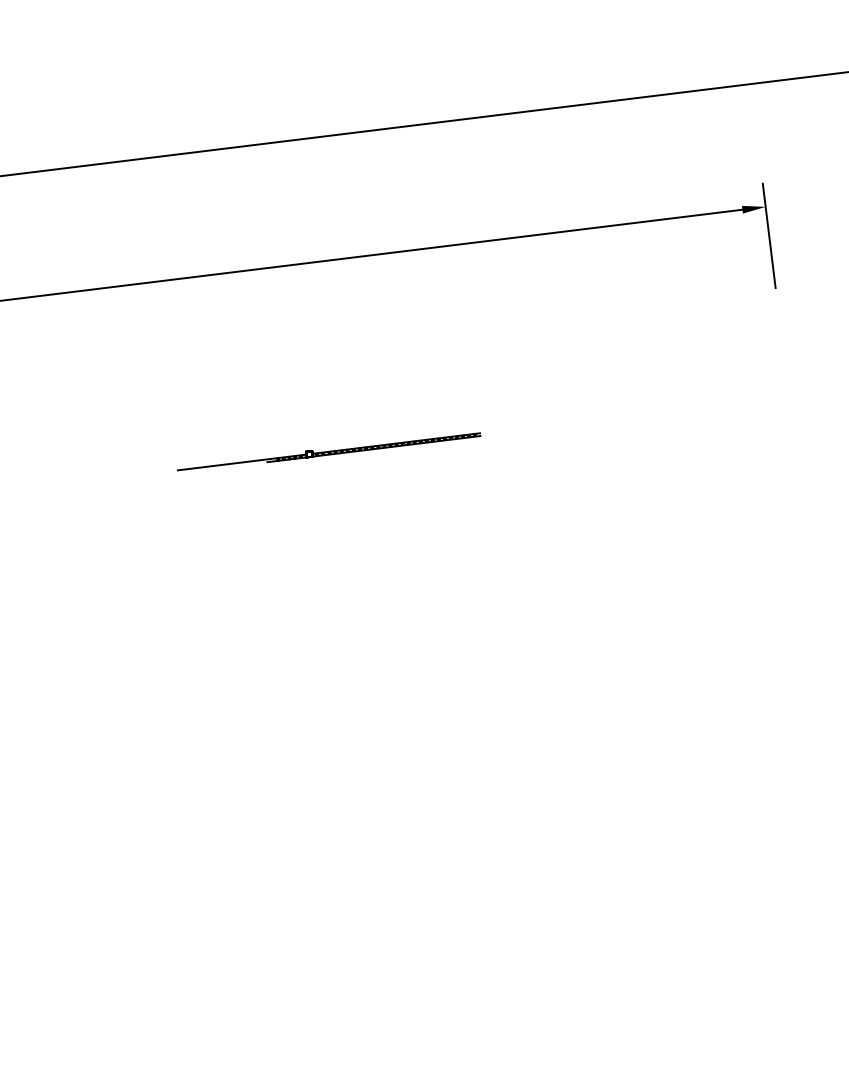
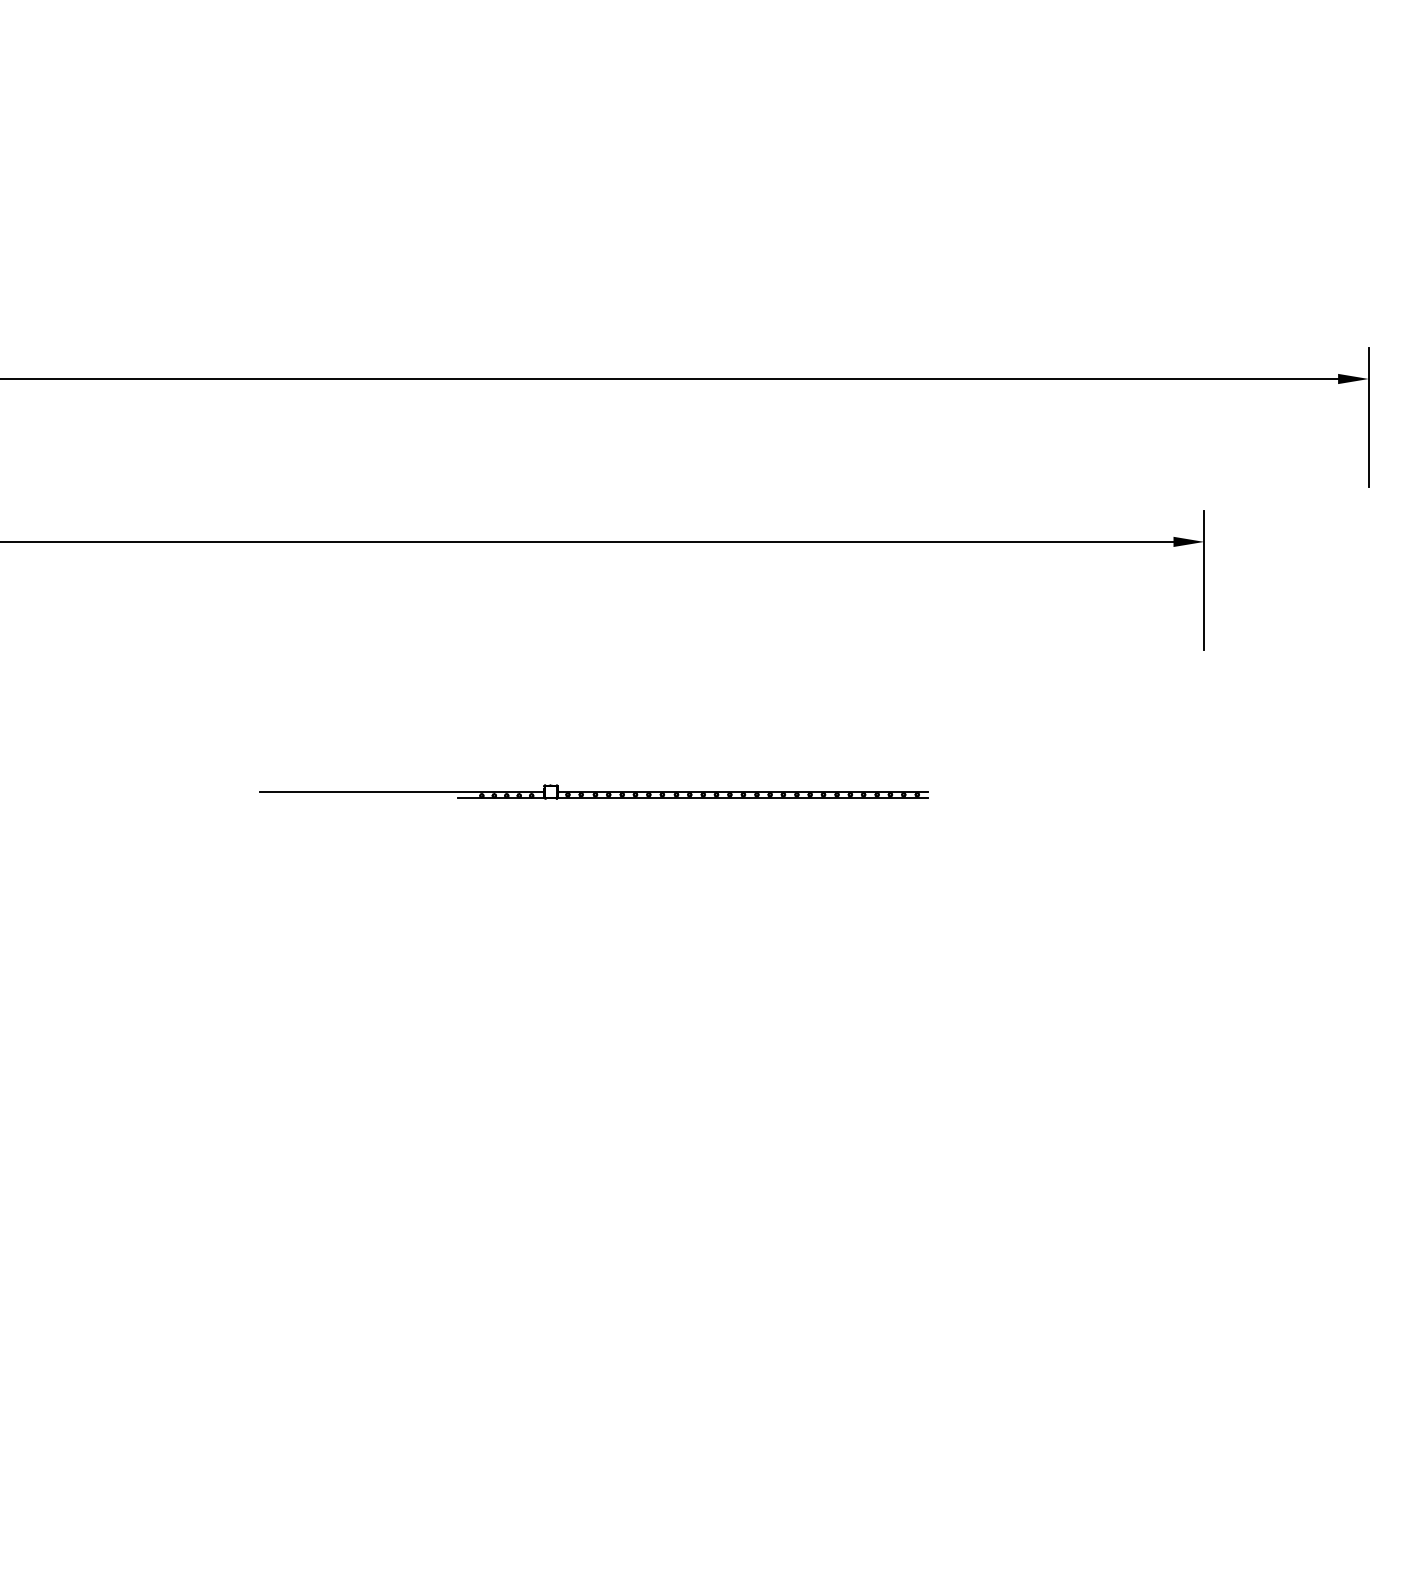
part: (328, 451) -> (593, 791), size x1.67

